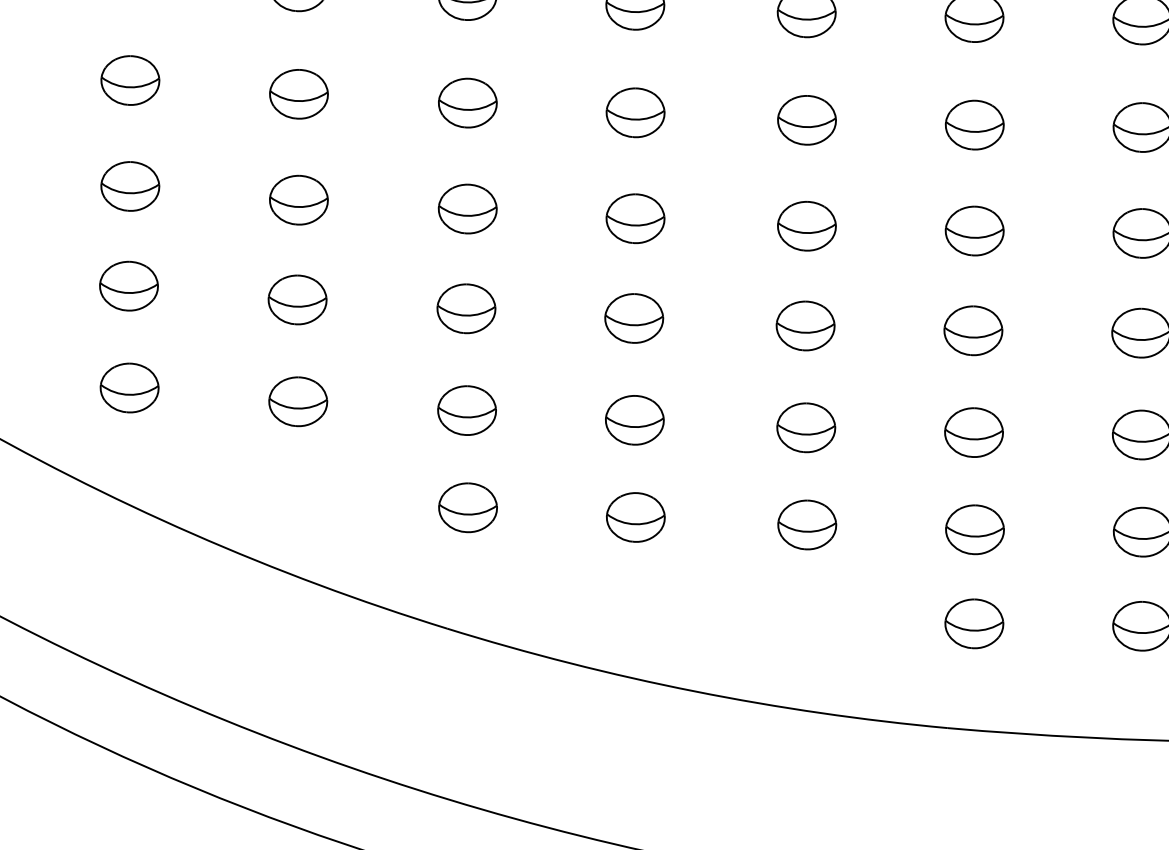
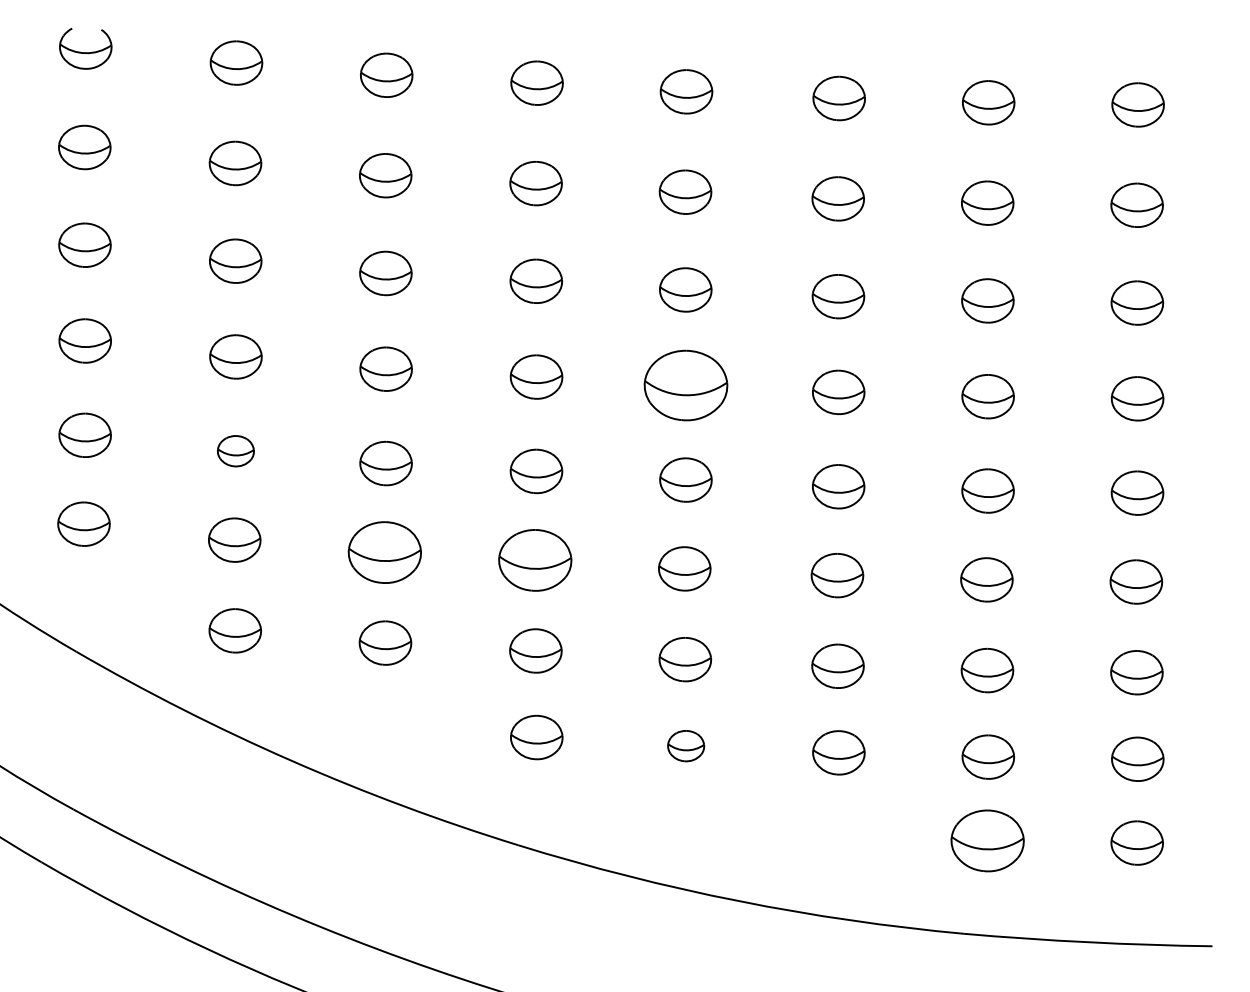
part: (635, 112) -> (685, 385), size x1.6
part: (129, 185) -> (235, 450), size x0.7
part: (297, 298) -> (384, 551), size x1.4
part: (466, 307) -> (535, 559), size x1.4
part: (635, 516) -> (685, 745), size x0.7
part: (974, 623) -> (987, 840), size x1.4

